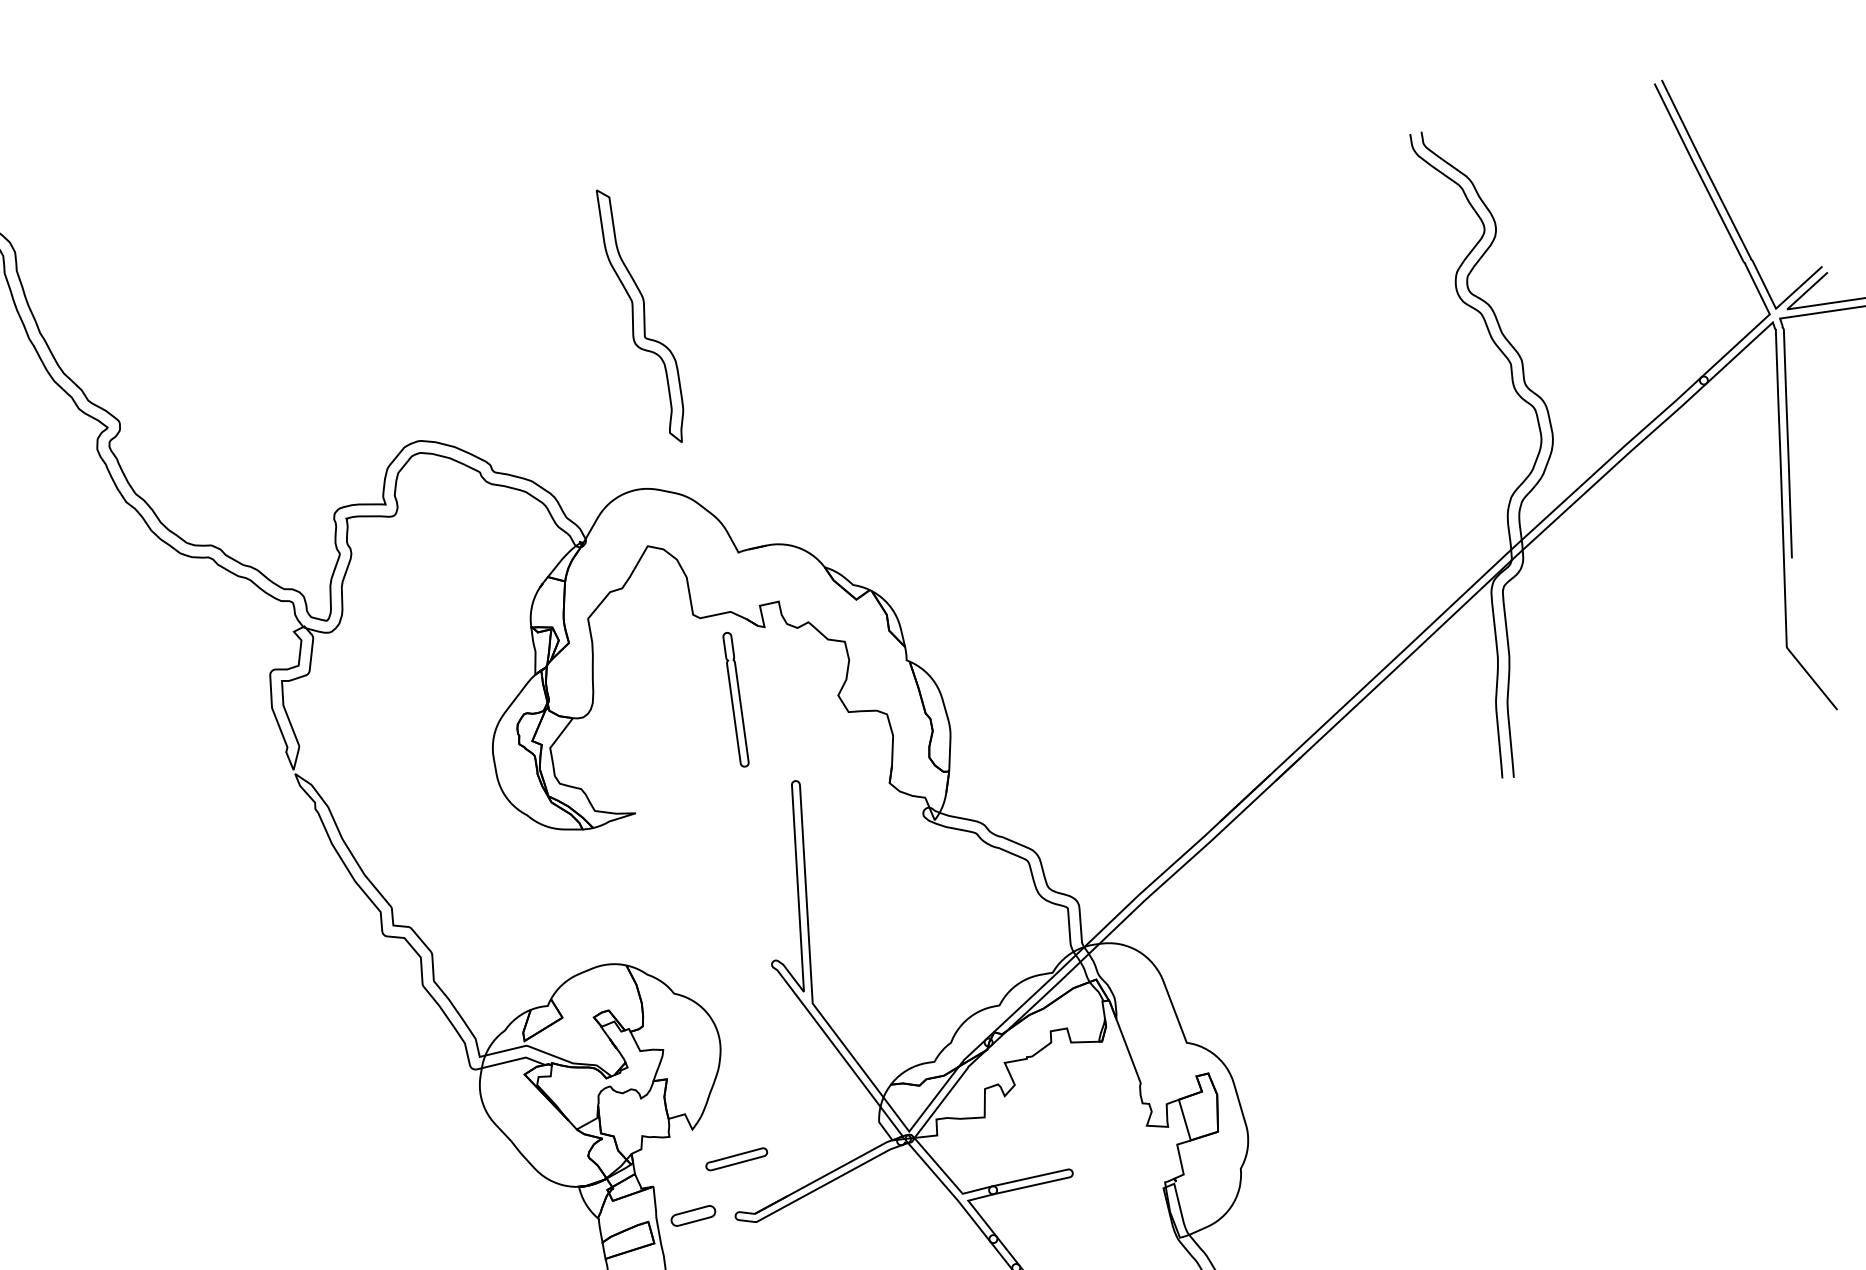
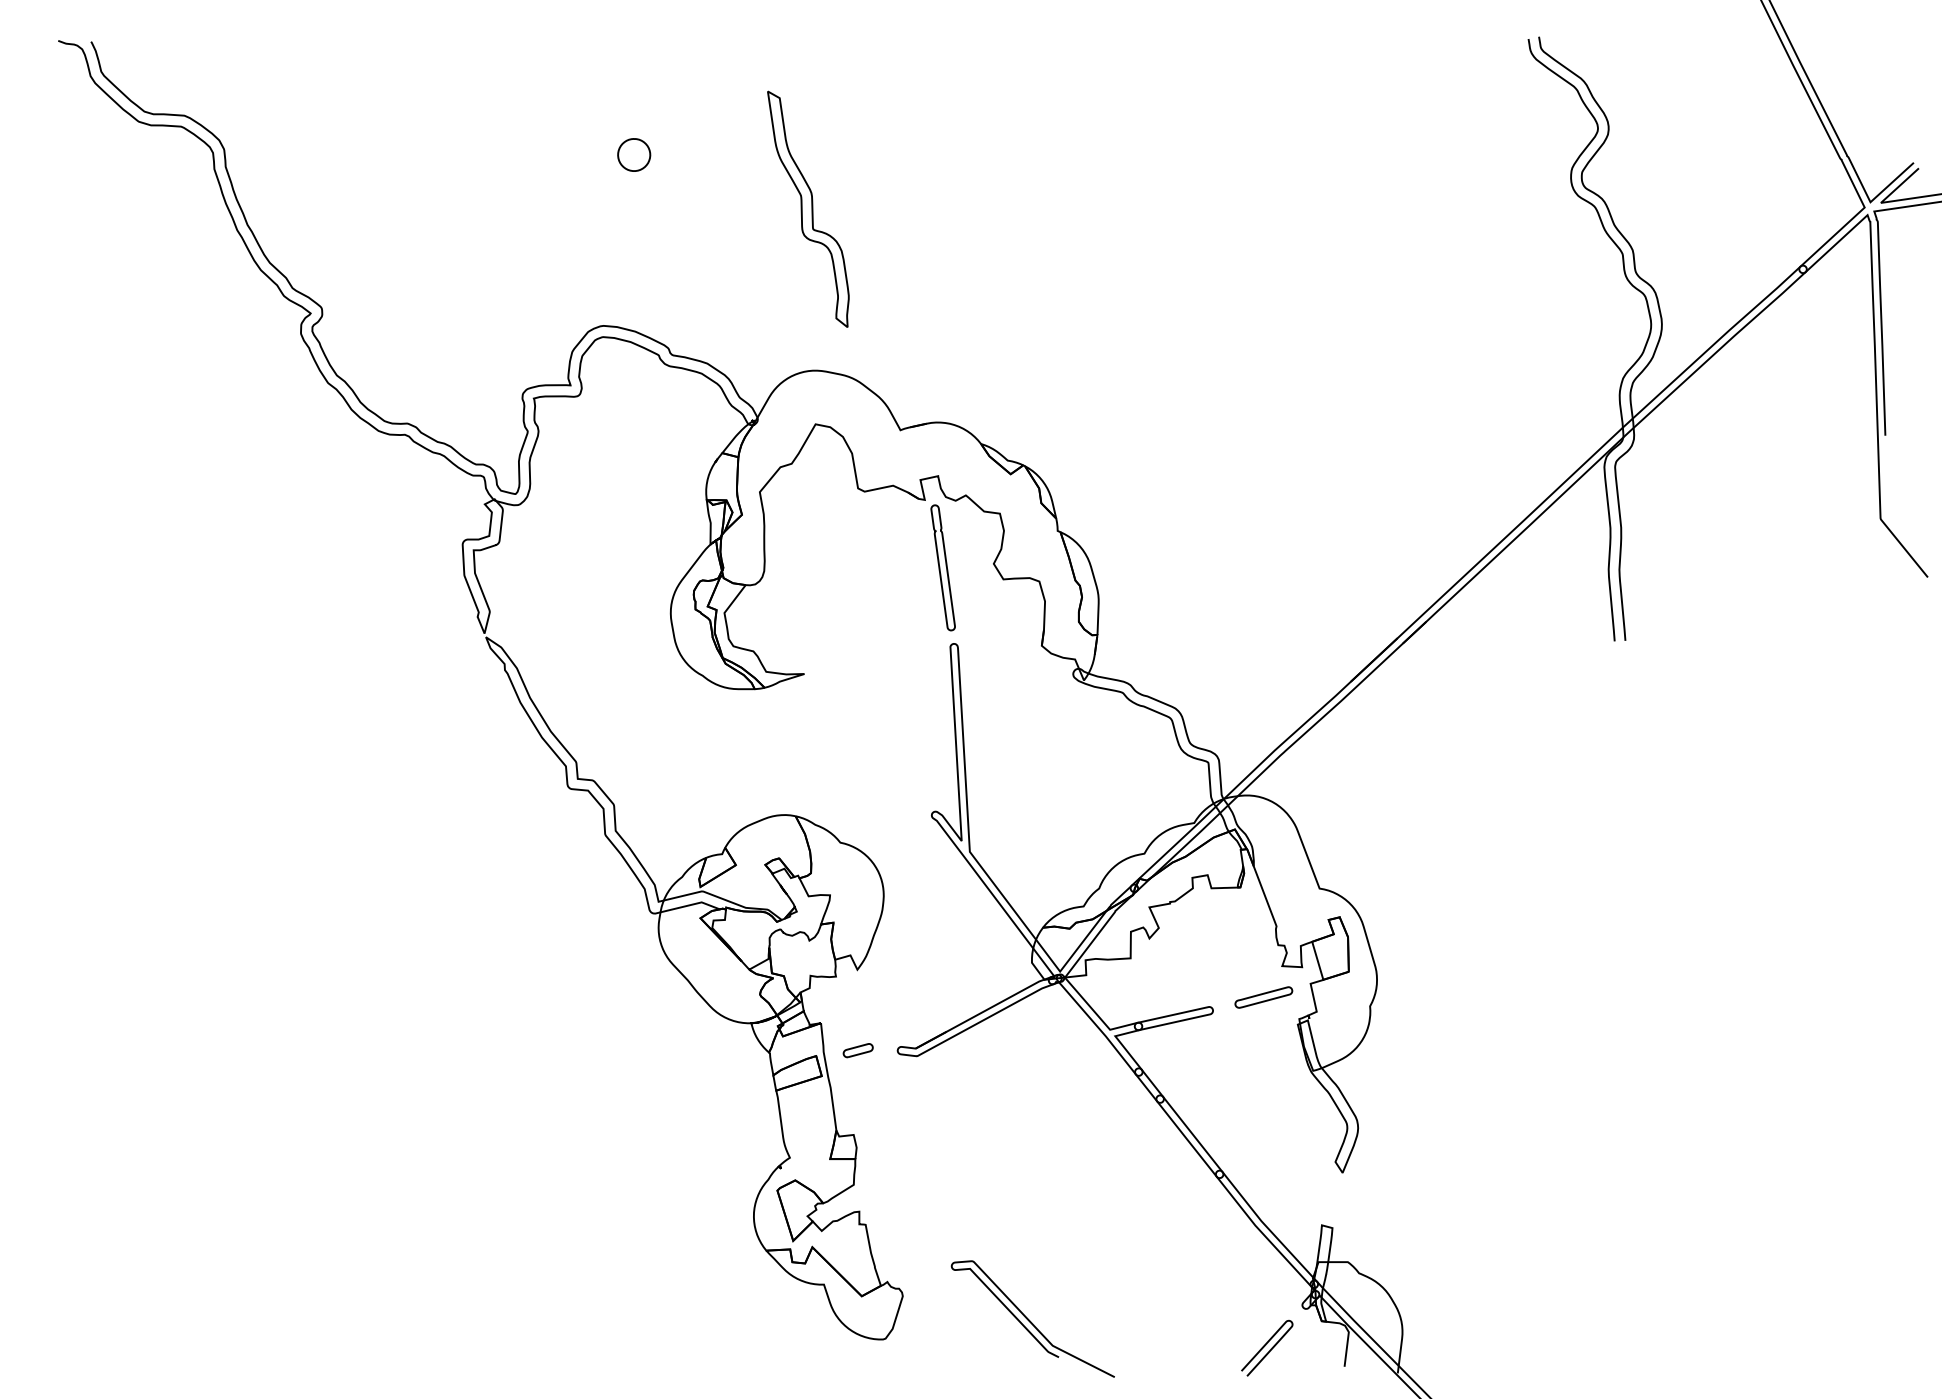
part: (454, 257) -> (634, 154), added
part: (735, 699) -> (942, 567), moved
part: (736, 1159) -> (1263, 997), moved
part: (692, 1215) -> (857, 1050), size x0.71

